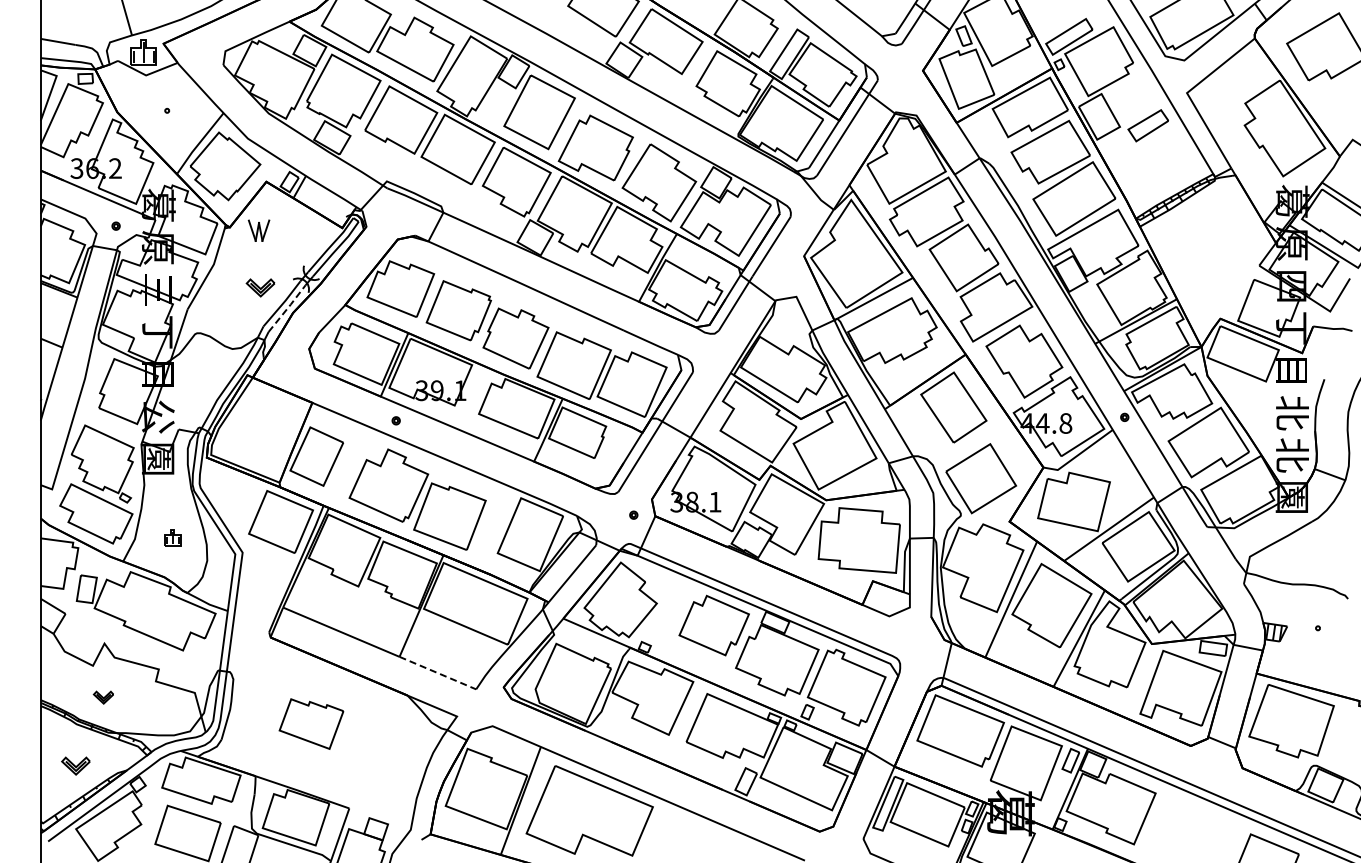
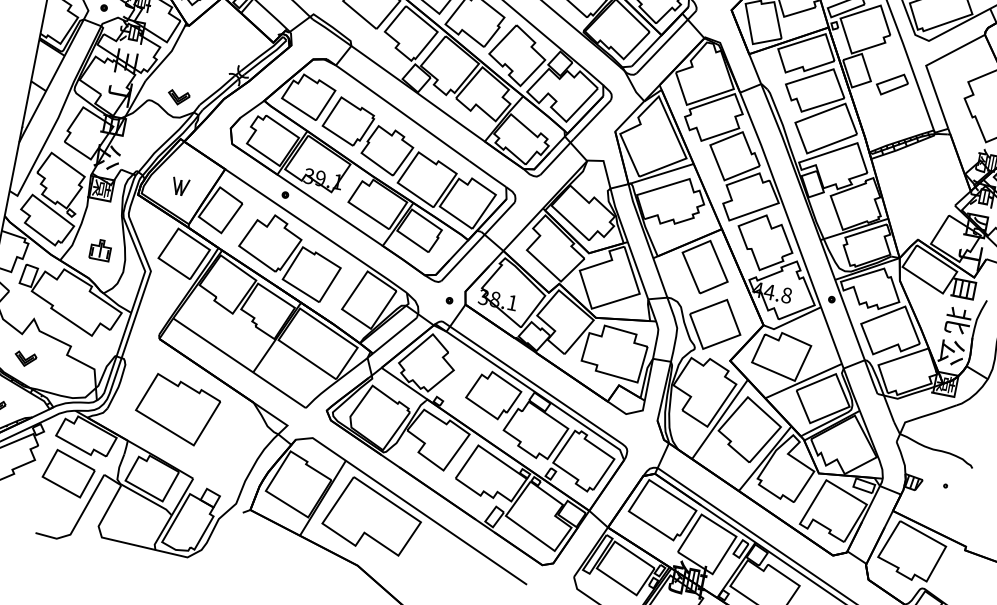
part: (258, 230) -> (179, 186), moved
part: (260, 287) -> (178, 97), moved
line: (287, 308) -> (220, 94), dashed -> solid
text: (1291, 455) -> (951, 352), 北 -> 公
part: (172, 537) -> (100, 249), size x1.67
line: (437, 673) -> (279, 390), dashed -> solid
part: (103, 697) -> (25, 359), size x1.43
part: (311, 723) -> (177, 409), size x1.67

